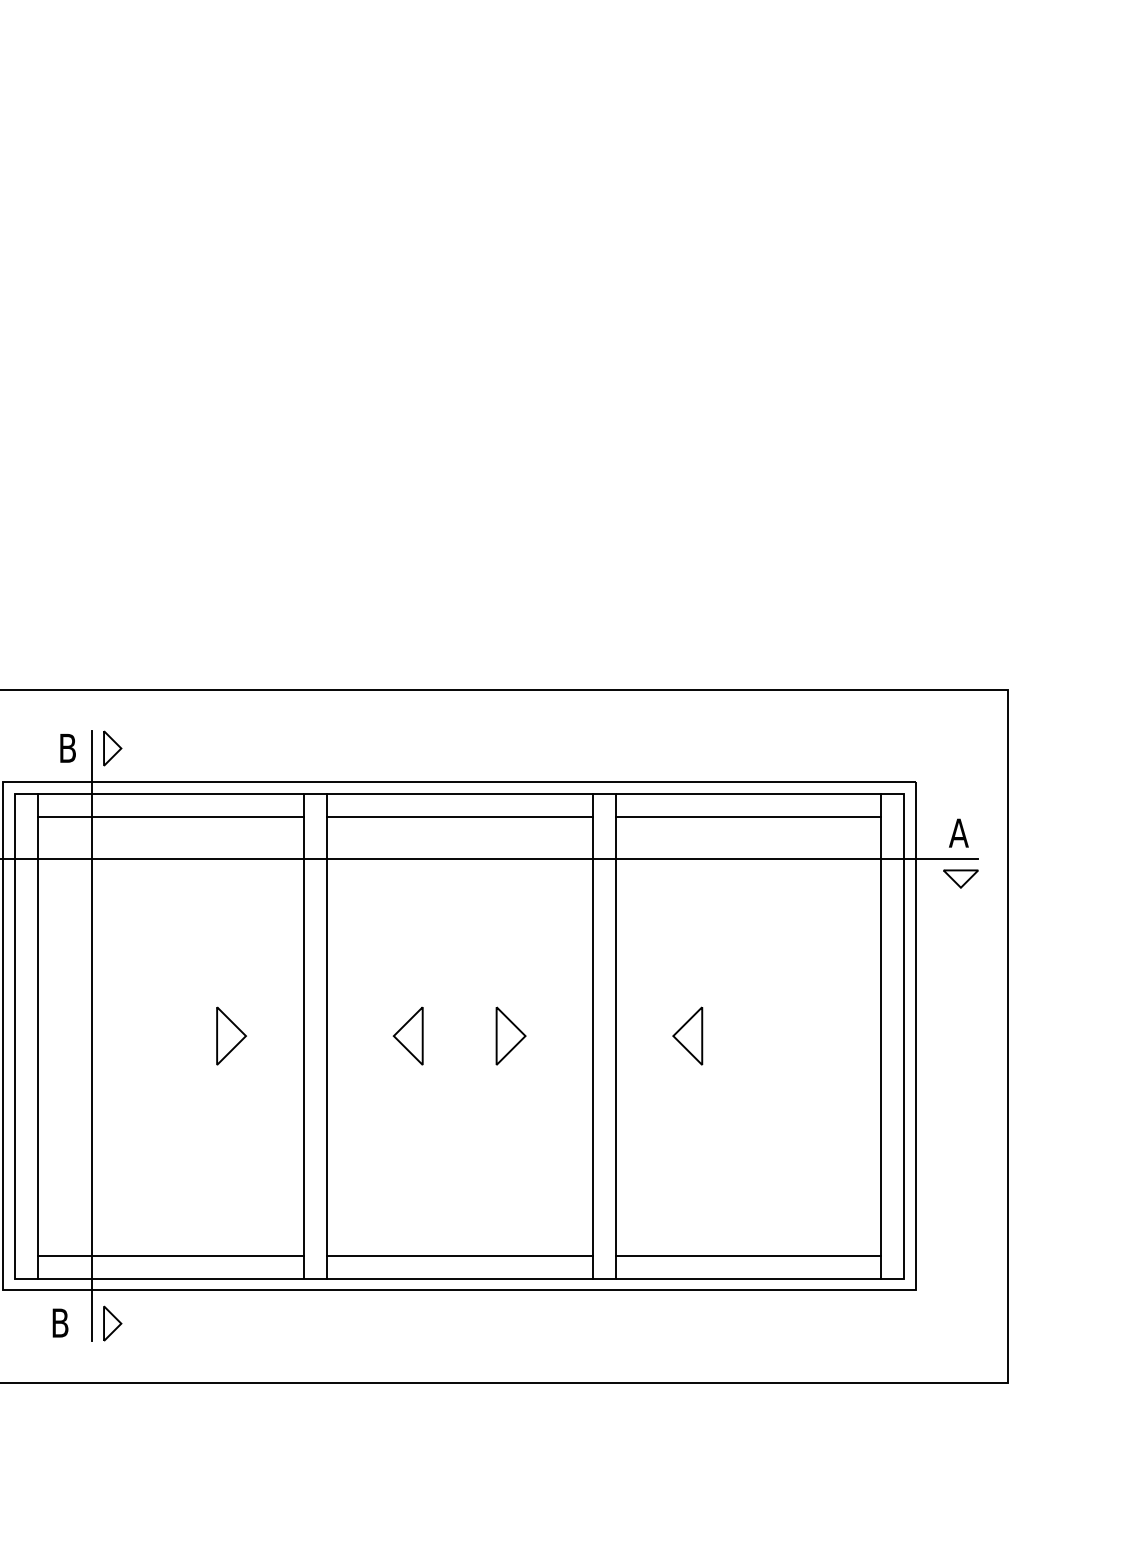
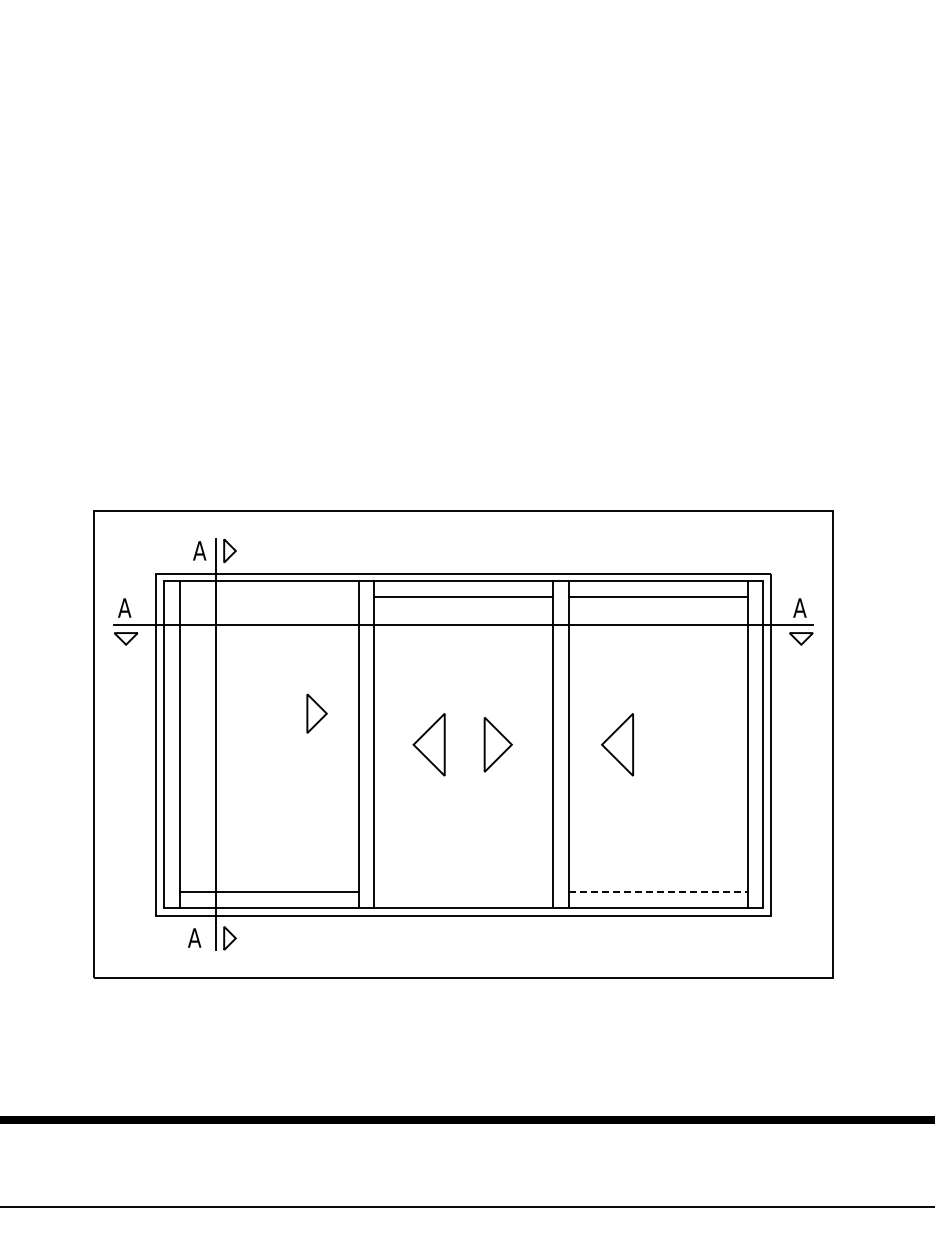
text: (67, 747) -> (199, 550), B -> A
line: (169, 816) -> (268, 596), removed
part: (230, 1035) -> (316, 713), moved
part: (407, 1035) -> (428, 744), size x1.6
part: (511, 1035) -> (498, 744), size x1.4
part: (686, 1035) -> (616, 744), size x1.6
line: (459, 1255) -> (463, 892), removed
line: (748, 1255) -> (658, 892), solid -> dashed
text: (59, 1322) -> (194, 937), B -> A

